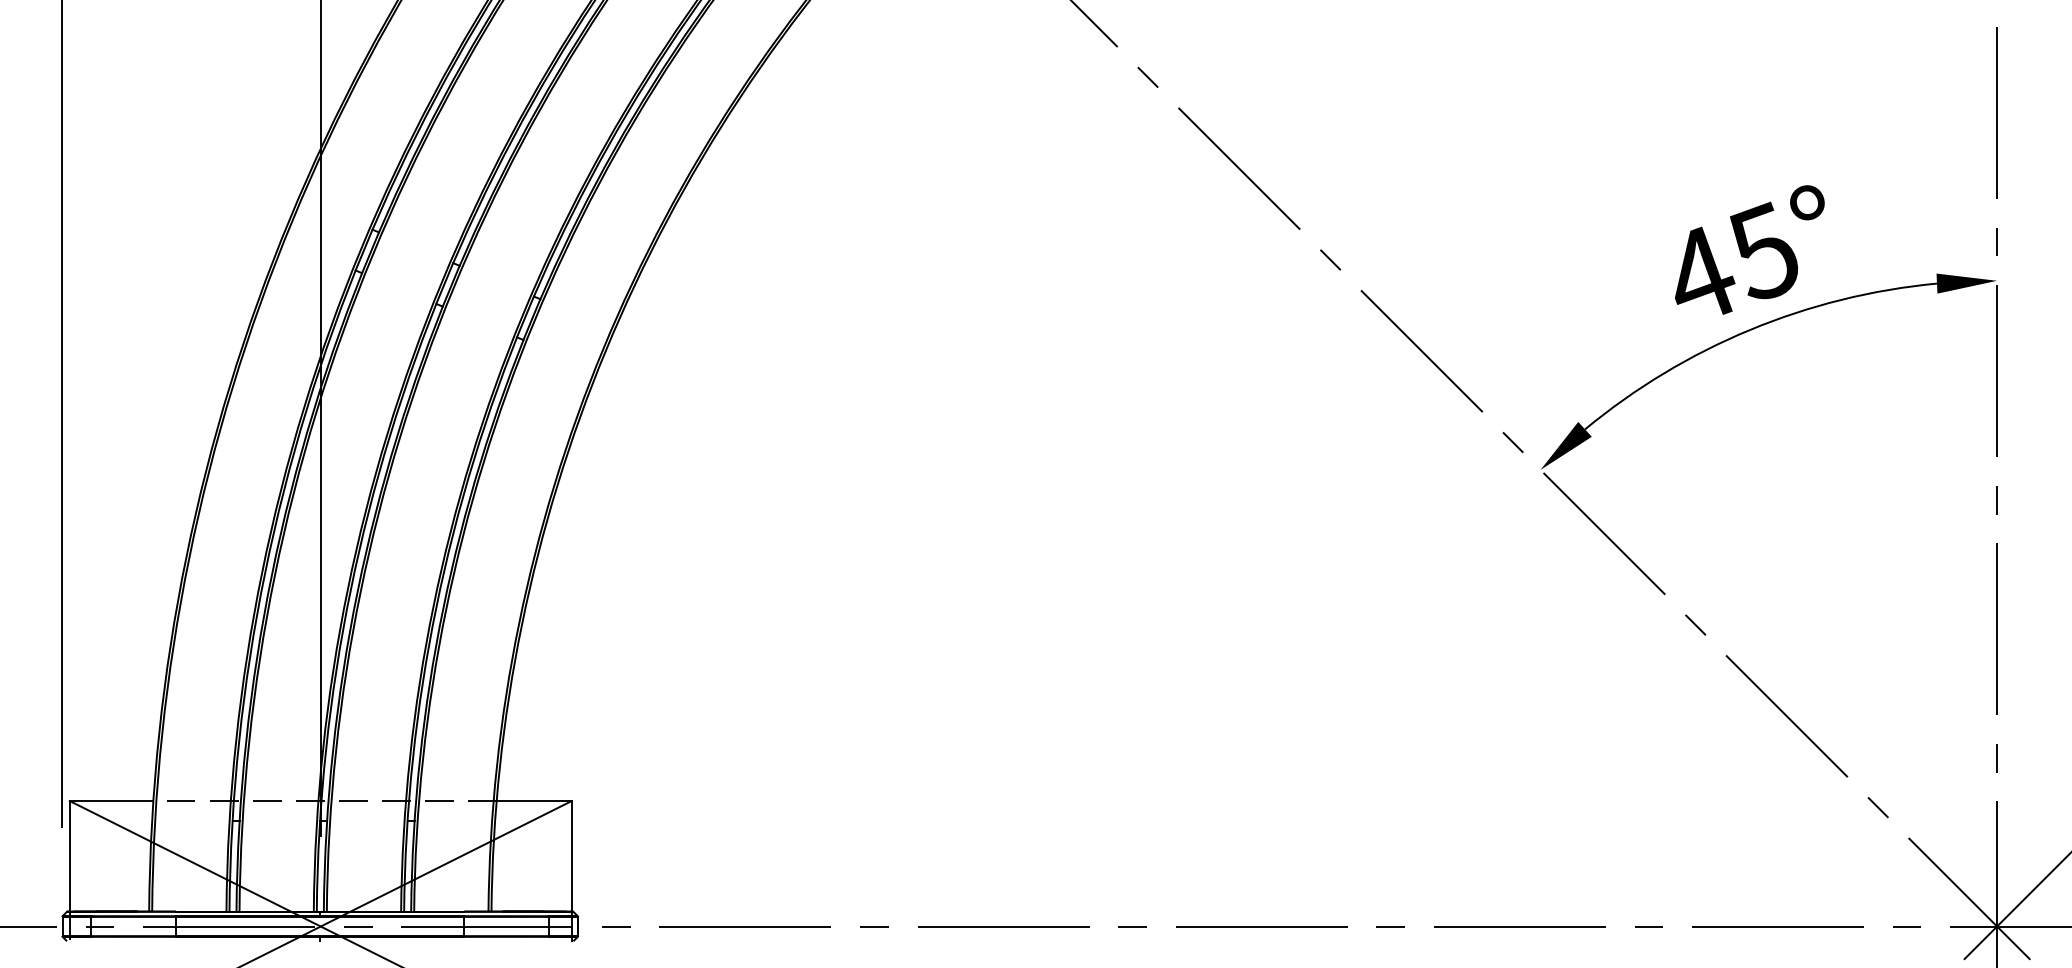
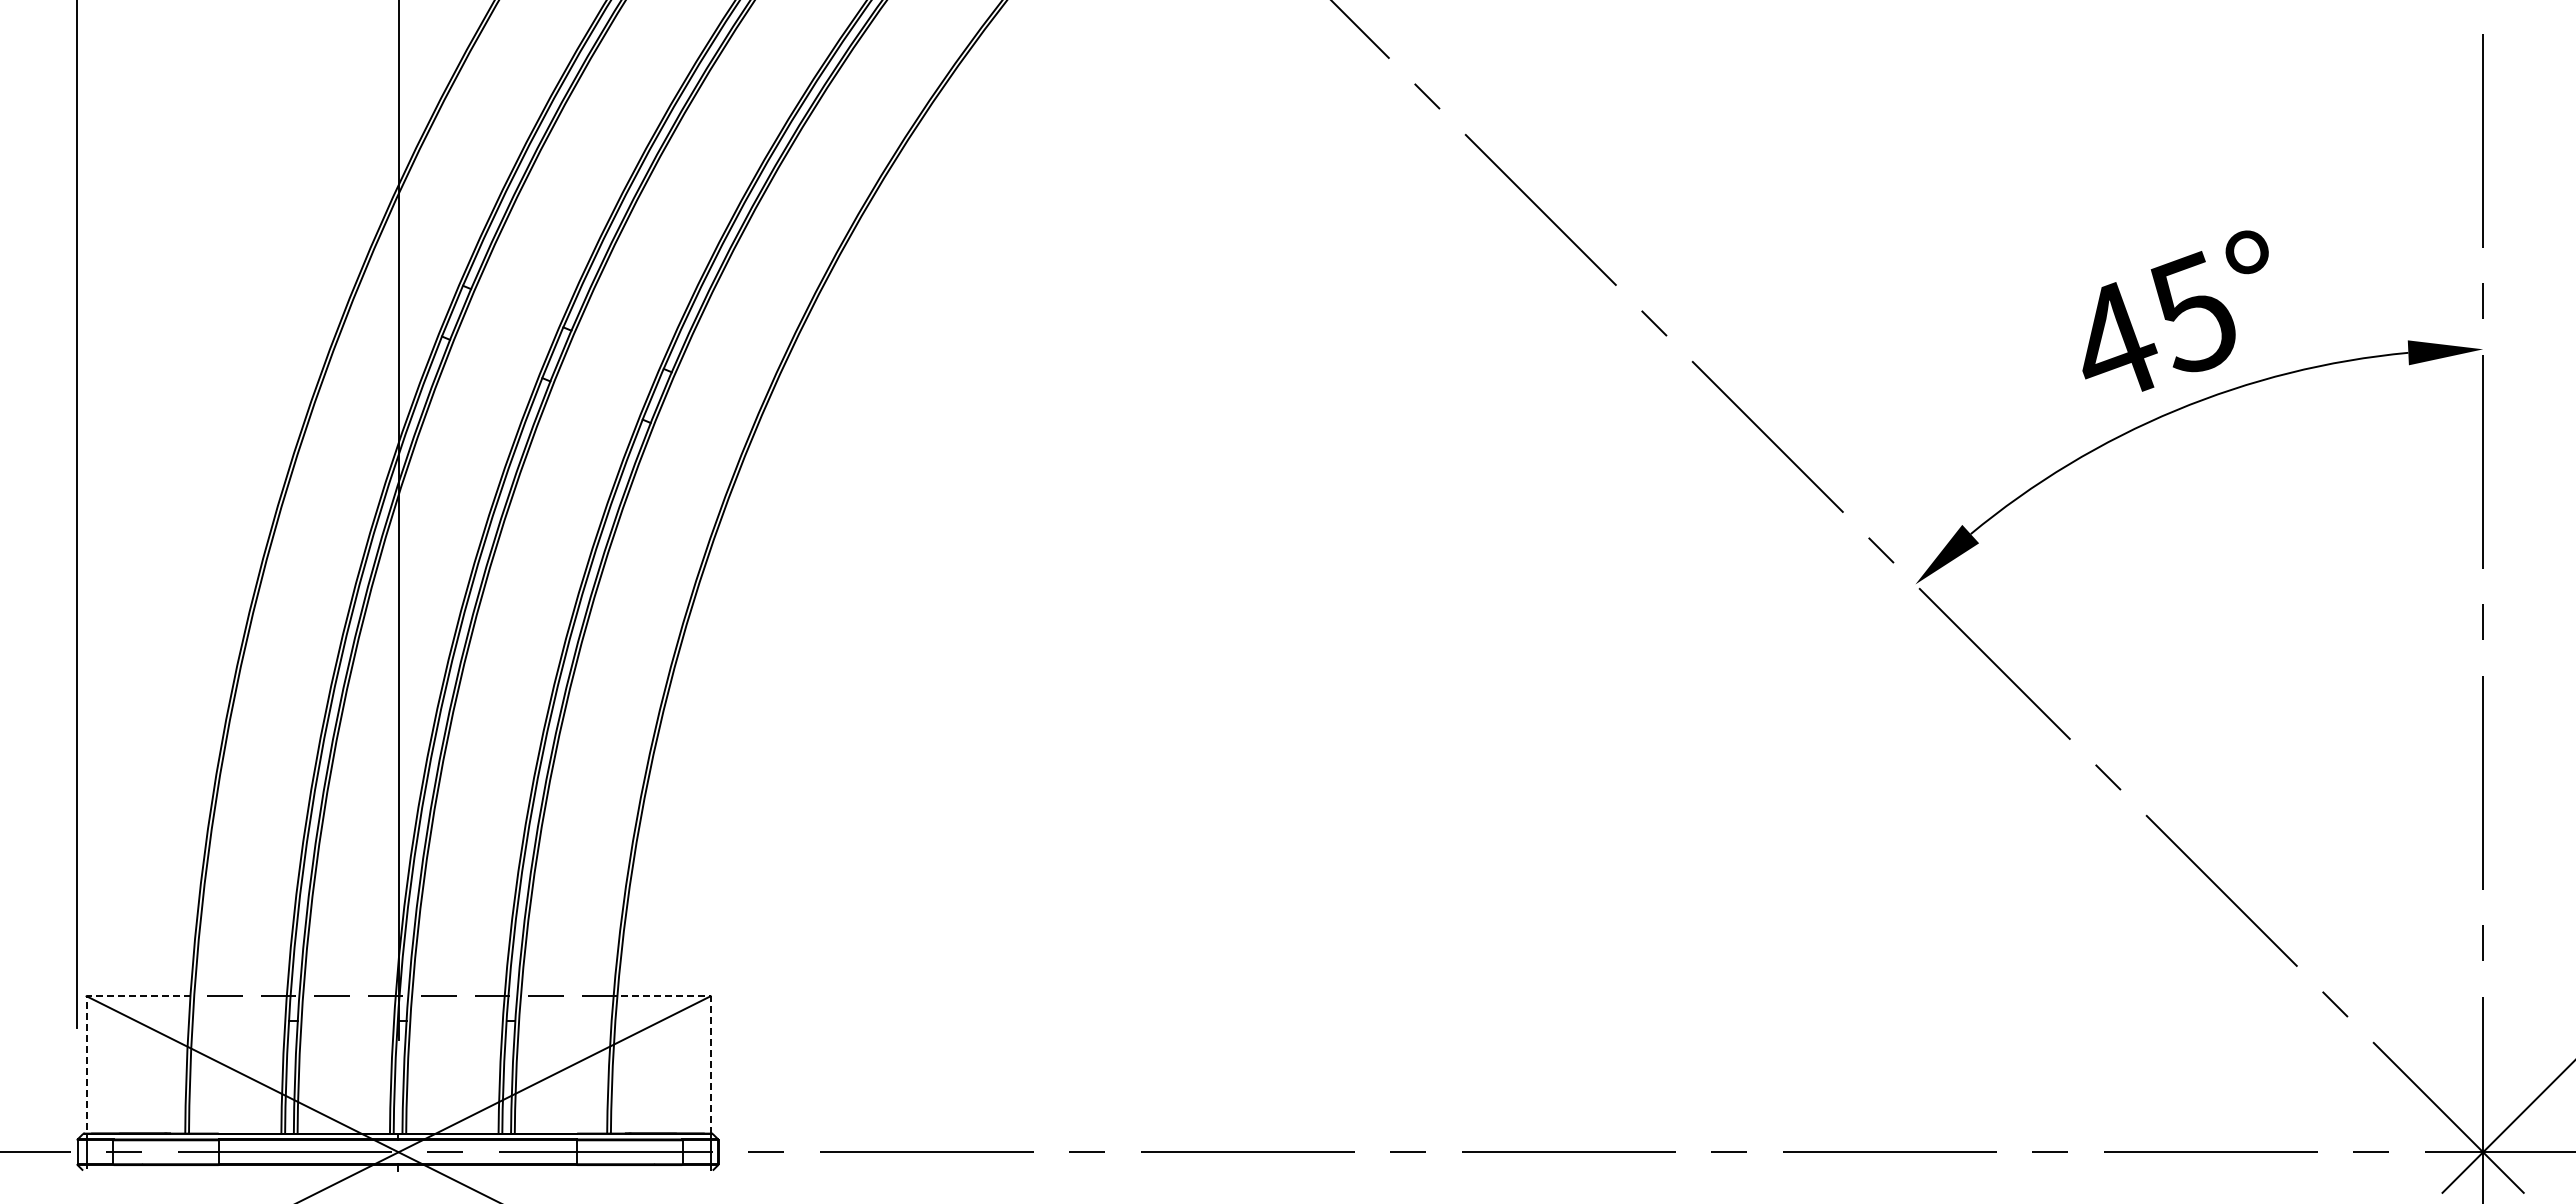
line: (69, 814) -> (86, 1013), solid -> dashed
line: (571, 818) -> (710, 1017), solid -> dashed

